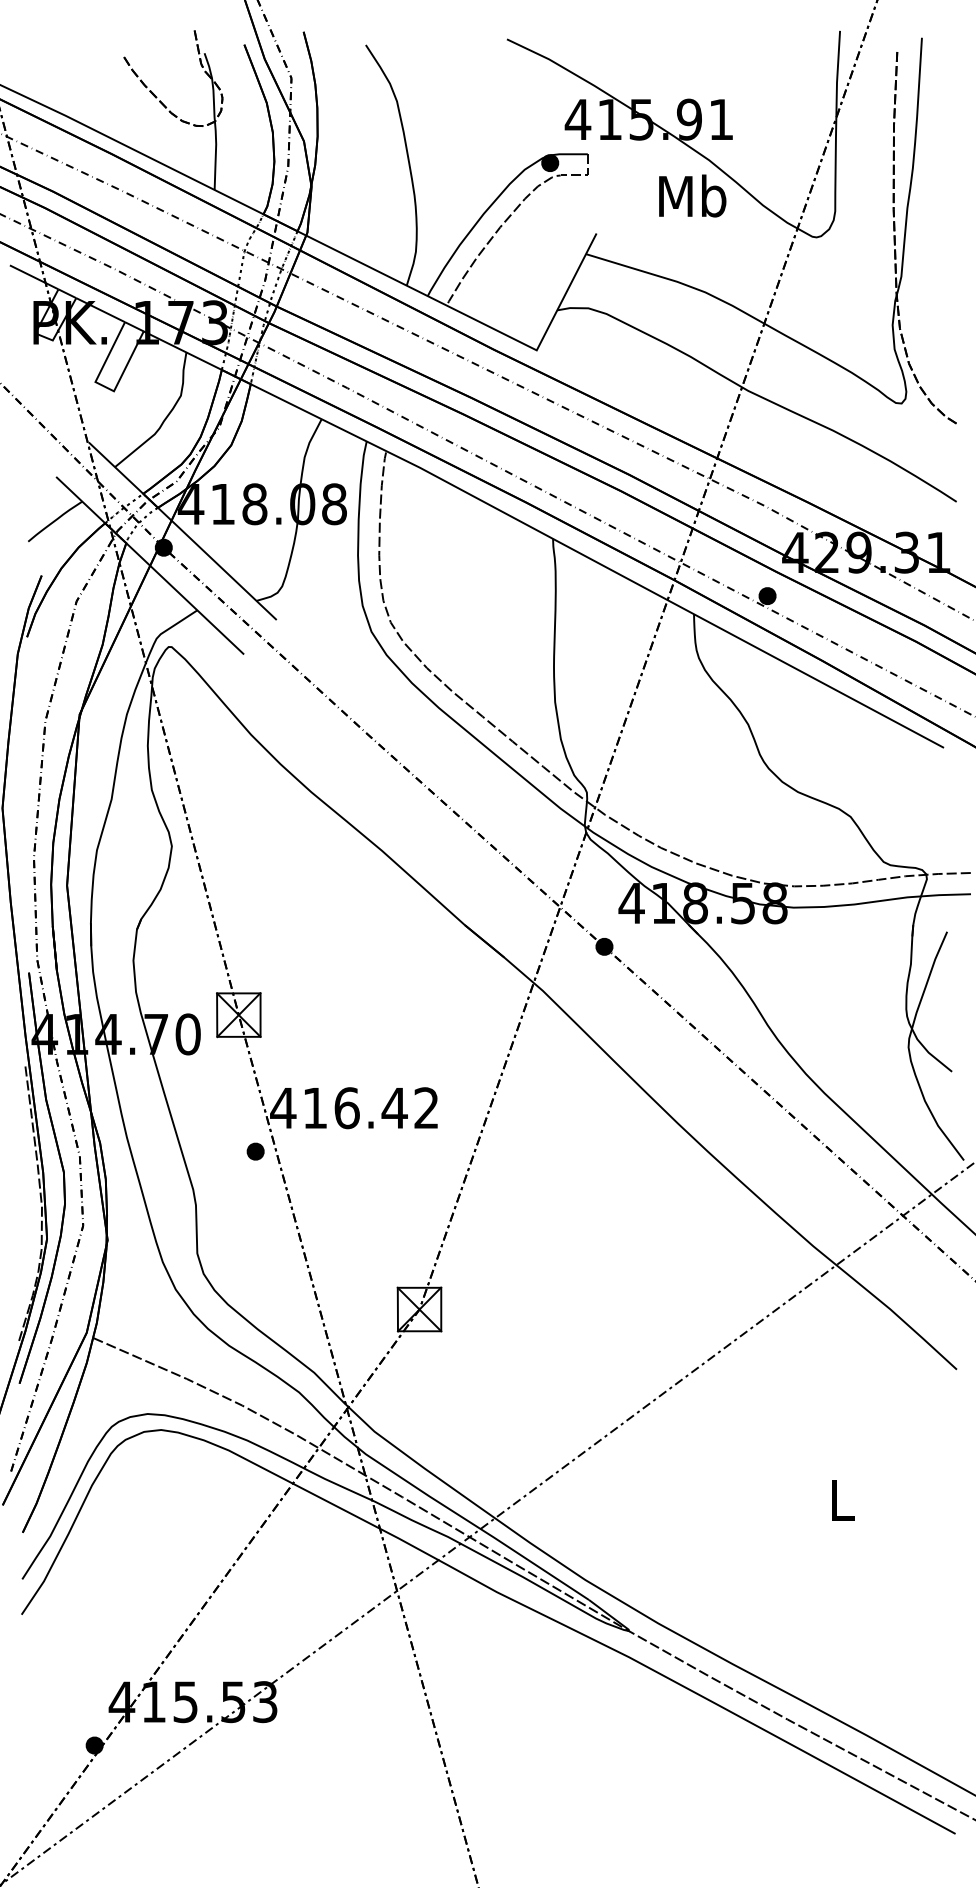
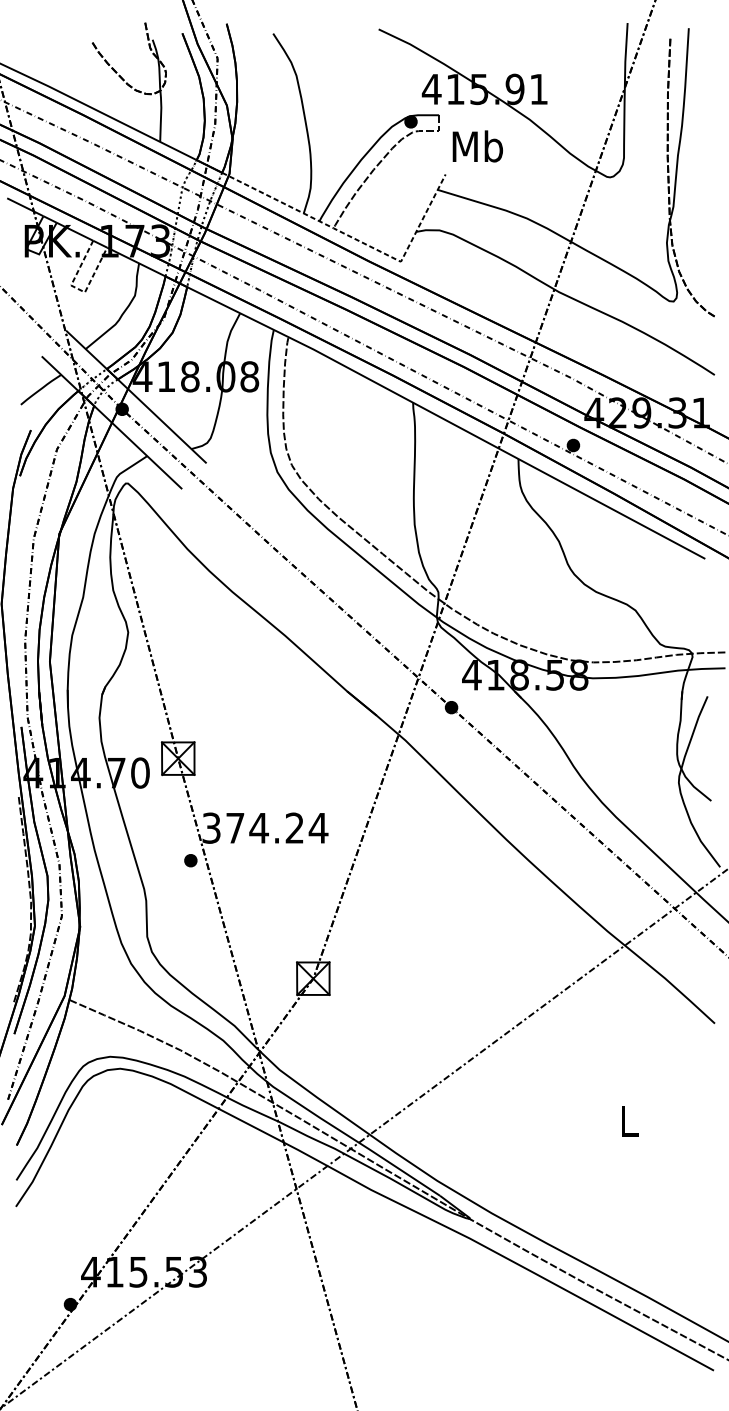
text: (692, 195) -> (477, 146), moved
line: (476, 320) -> (355, 239), solid -> dashed
line: (105, 386) -> (78, 288), solid -> dashed
text: (354, 1108) -> (264, 828), 416.42 -> 374.24

